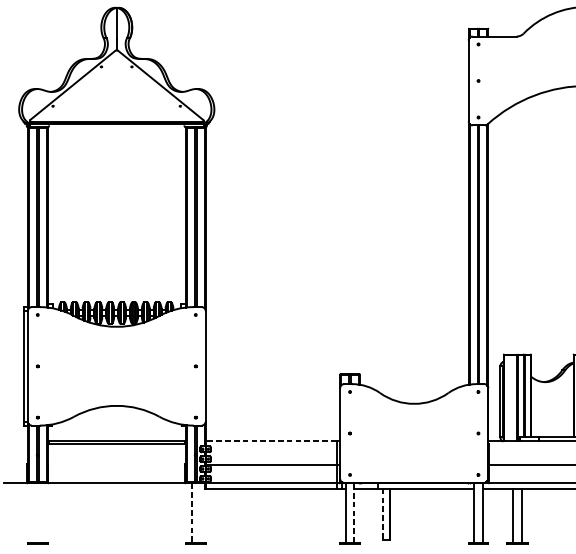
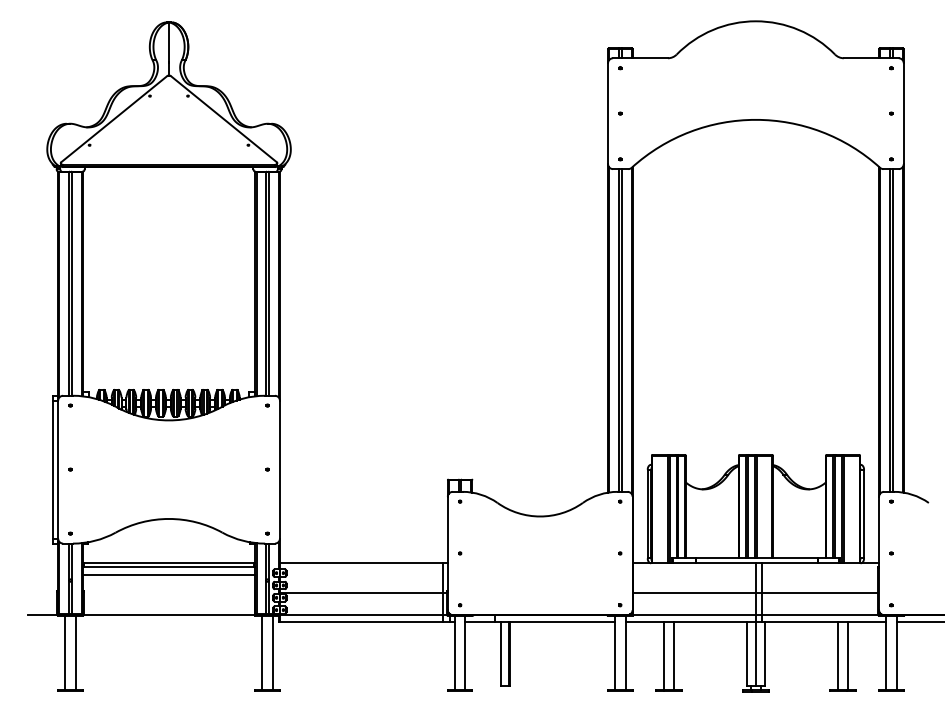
line: (271, 441) -> (361, 563), dashed -> solid
line: (116, 451) -> (168, 575), added
line: (33, 512) -> (65, 652), added
line: (41, 512) -> (75, 652), added
line: (191, 512) -> (262, 652), dashed -> solid
line: (199, 512) -> (272, 652), added
line: (354, 512) -> (465, 652), dashed -> solid
line: (382, 514) -> (500, 654), dashed -> solid

